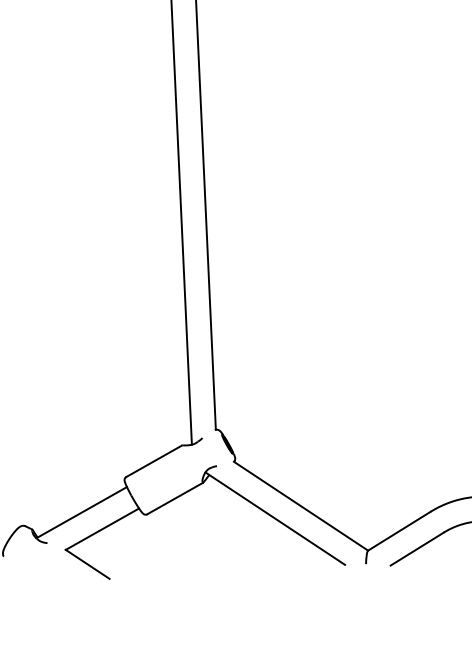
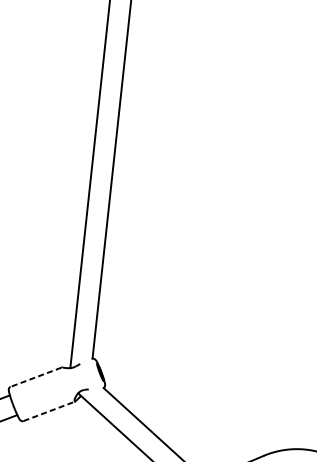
line: (153, 461) -> (35, 377), solid -> dashed
line: (174, 498) -> (48, 411), solid -> dashed

